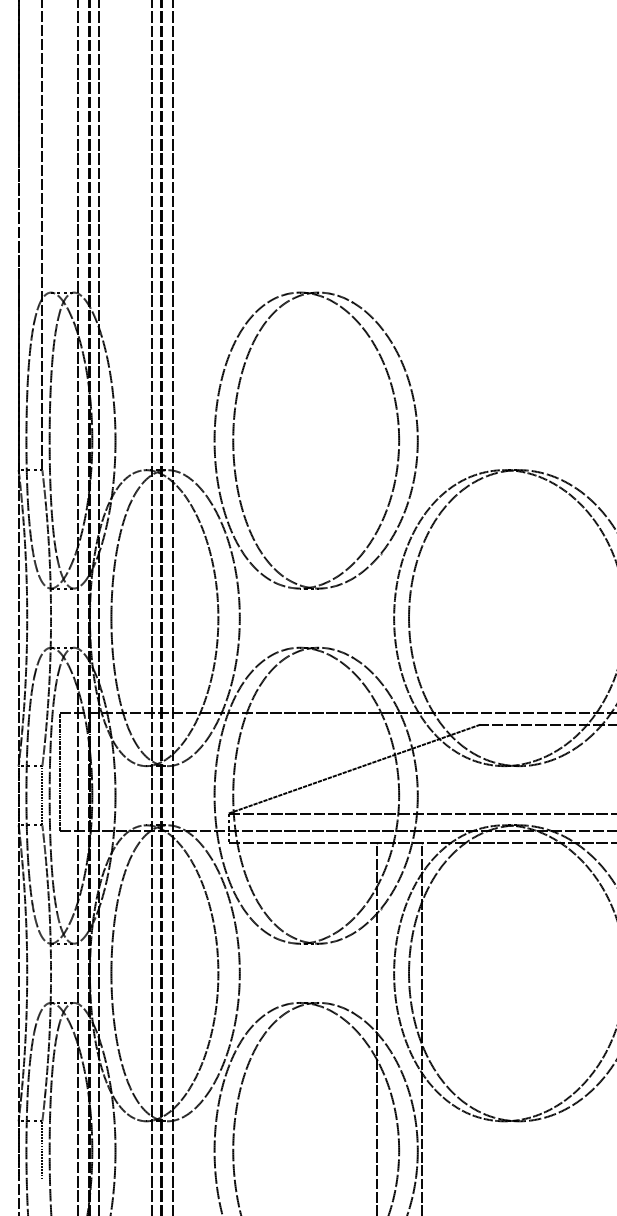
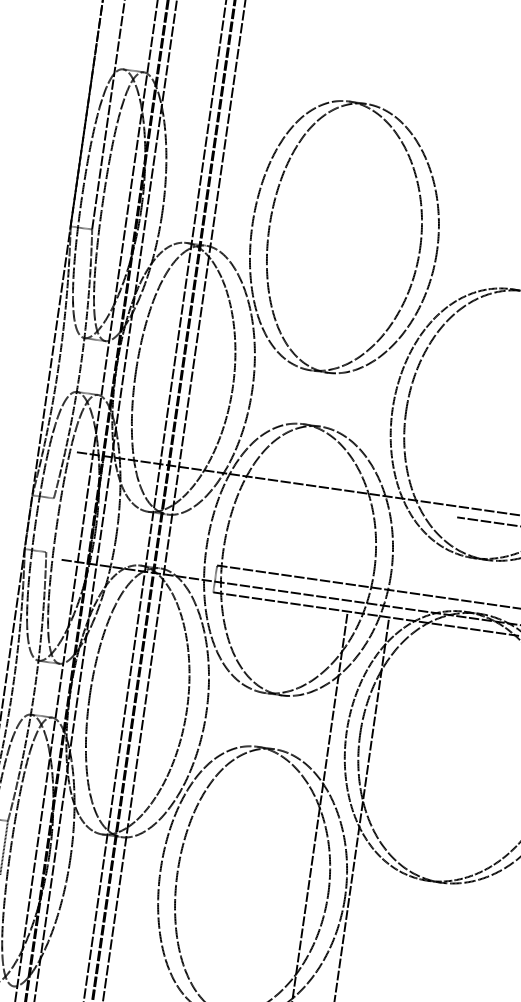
line: (354, 768) -> (337, 540), removed
line: (60, 771) -> (69, 505), removed
line: (42, 795) -> (50, 525), removed

